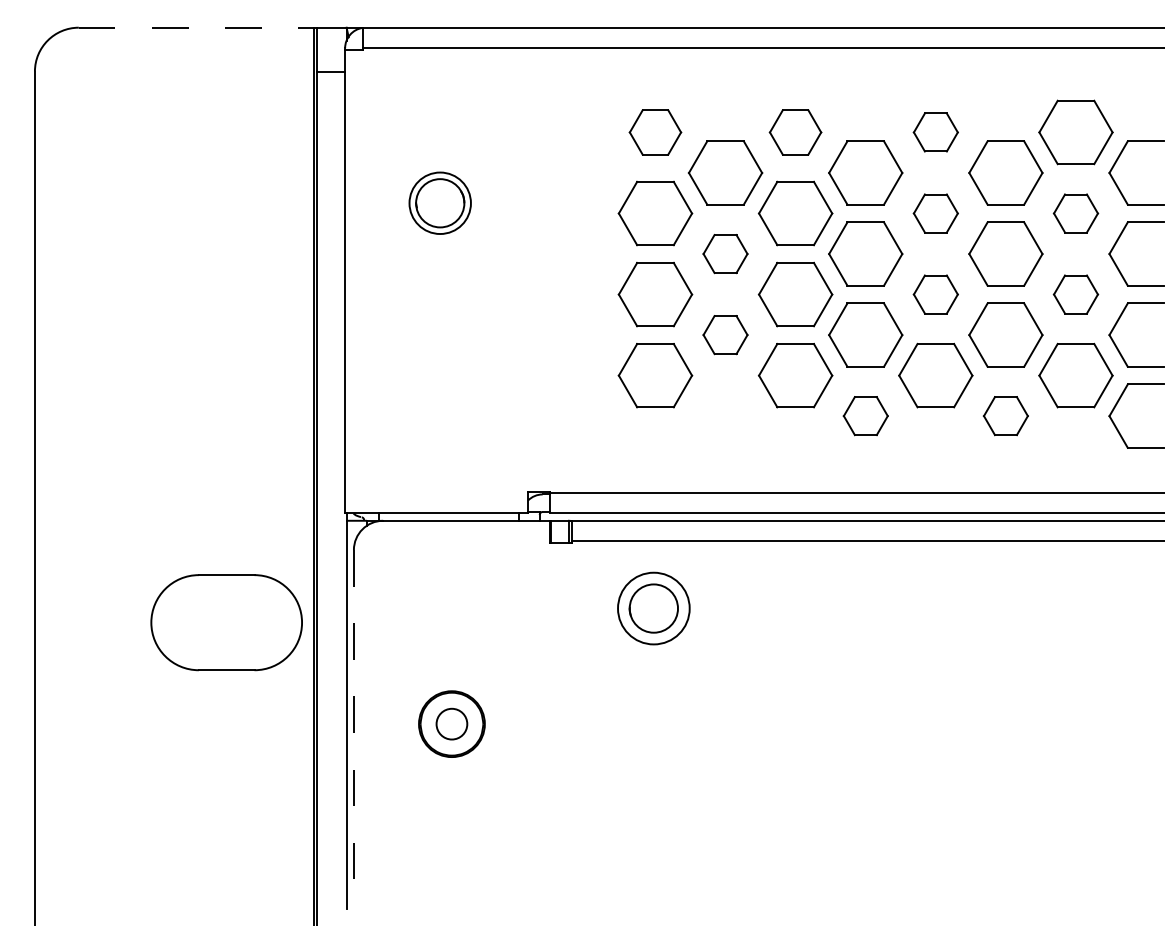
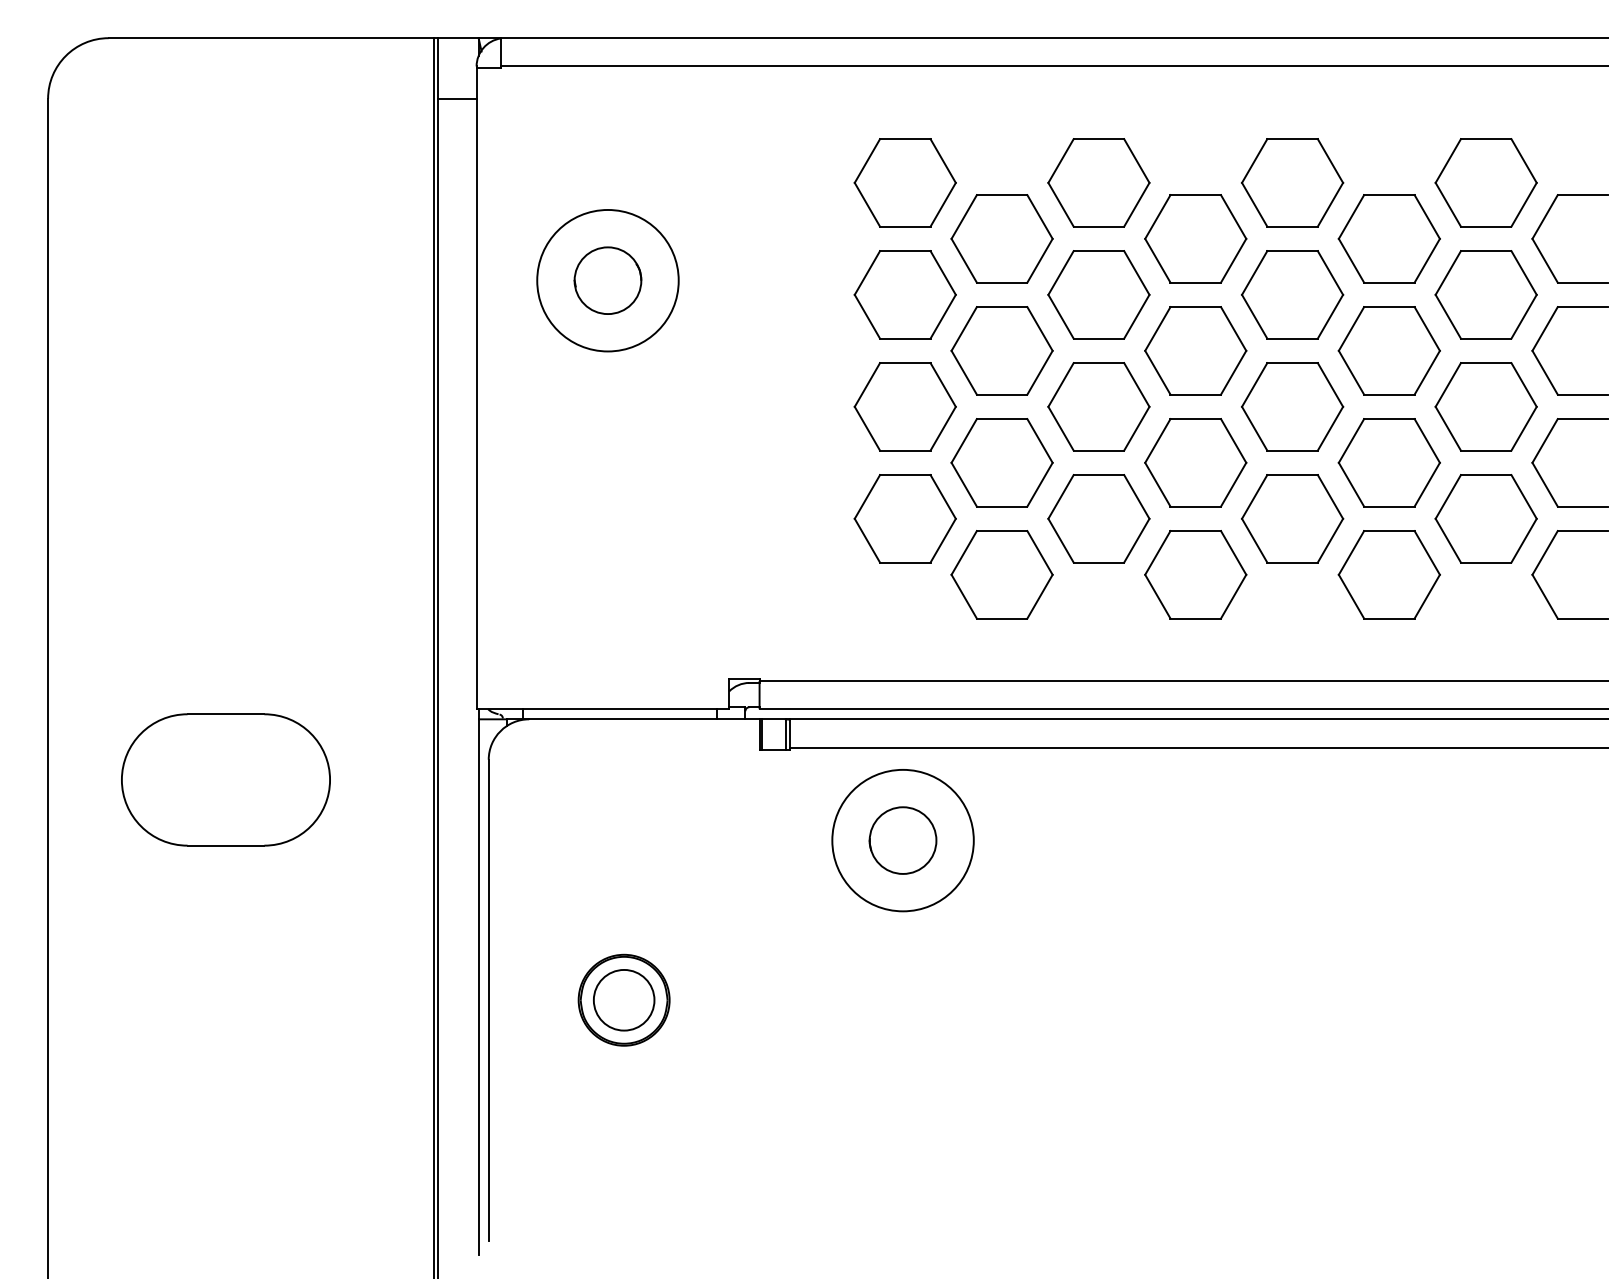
line: (196, 27) -> (271, 37), dashed -> solid
part: (655, 132) -> (905, 182), size x1.43
part: (795, 132) -> (1098, 182), size x1.43
part: (935, 132) -> (1292, 182), size x1.67
circle: (440, 203) -> (608, 281), size x1.67
part: (935, 213) -> (1292, 294), size x1.67
part: (1075, 213) -> (1485, 294), size x1.67
part: (725, 253) -> (1002, 350), size x1.67
part: (935, 294) -> (1292, 406), size x1.67
part: (1075, 294) -> (1485, 406), size x1.67
part: (725, 334) -> (1002, 461), size x1.67
part: (725, 415) -> (1002, 573), added
part: (865, 415) -> (1195, 573), size x1.67
part: (1005, 415) -> (1388, 573), size x1.67
circle: (653, 608) -> (902, 840), size x1.43
part: (226, 622) -> (225, 779), moved
line: (353, 724) -> (488, 1000), dashed -> solid
circle: (451, 724) -> (623, 1000), size x1.43

